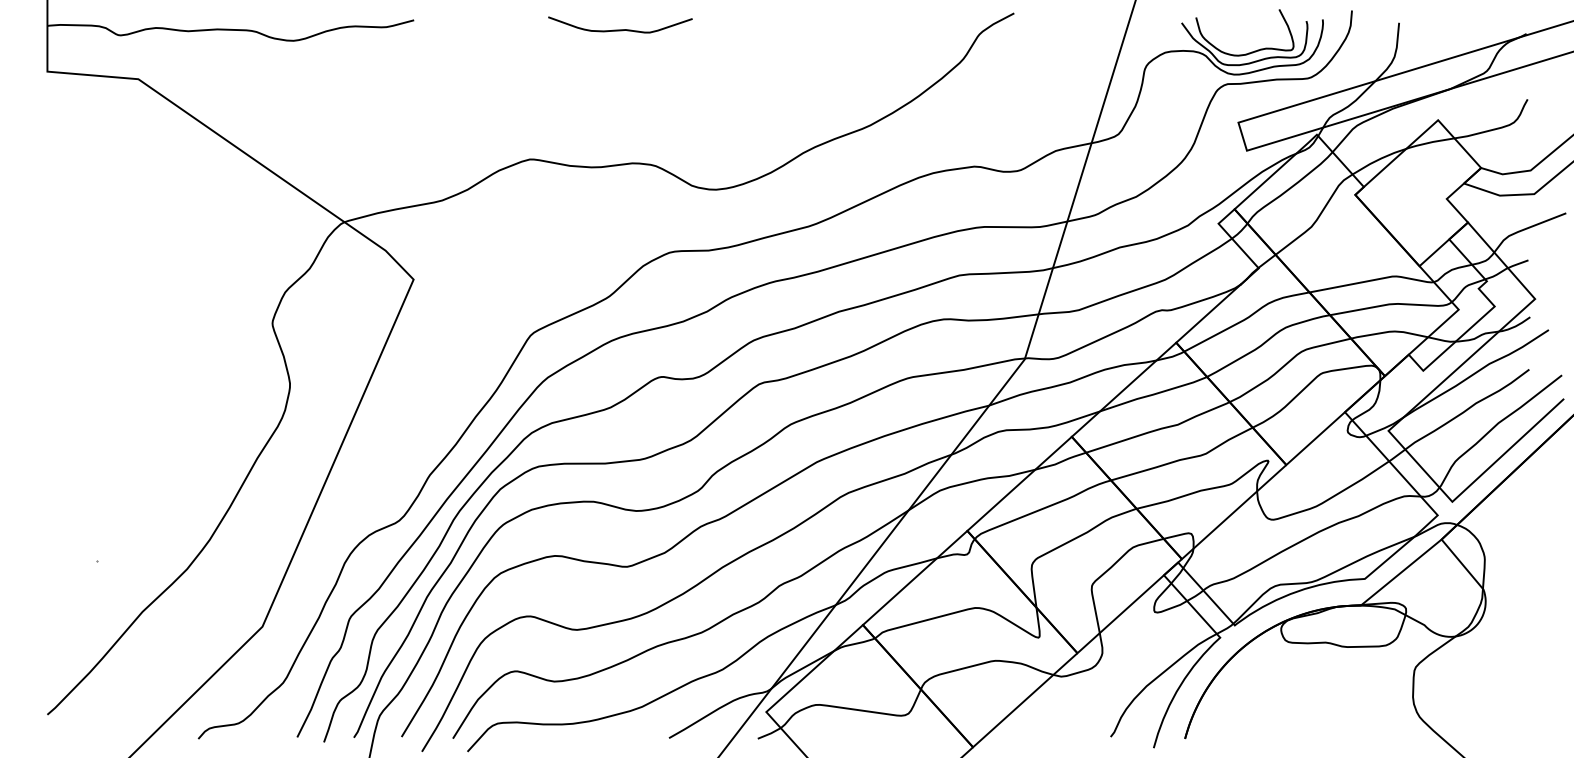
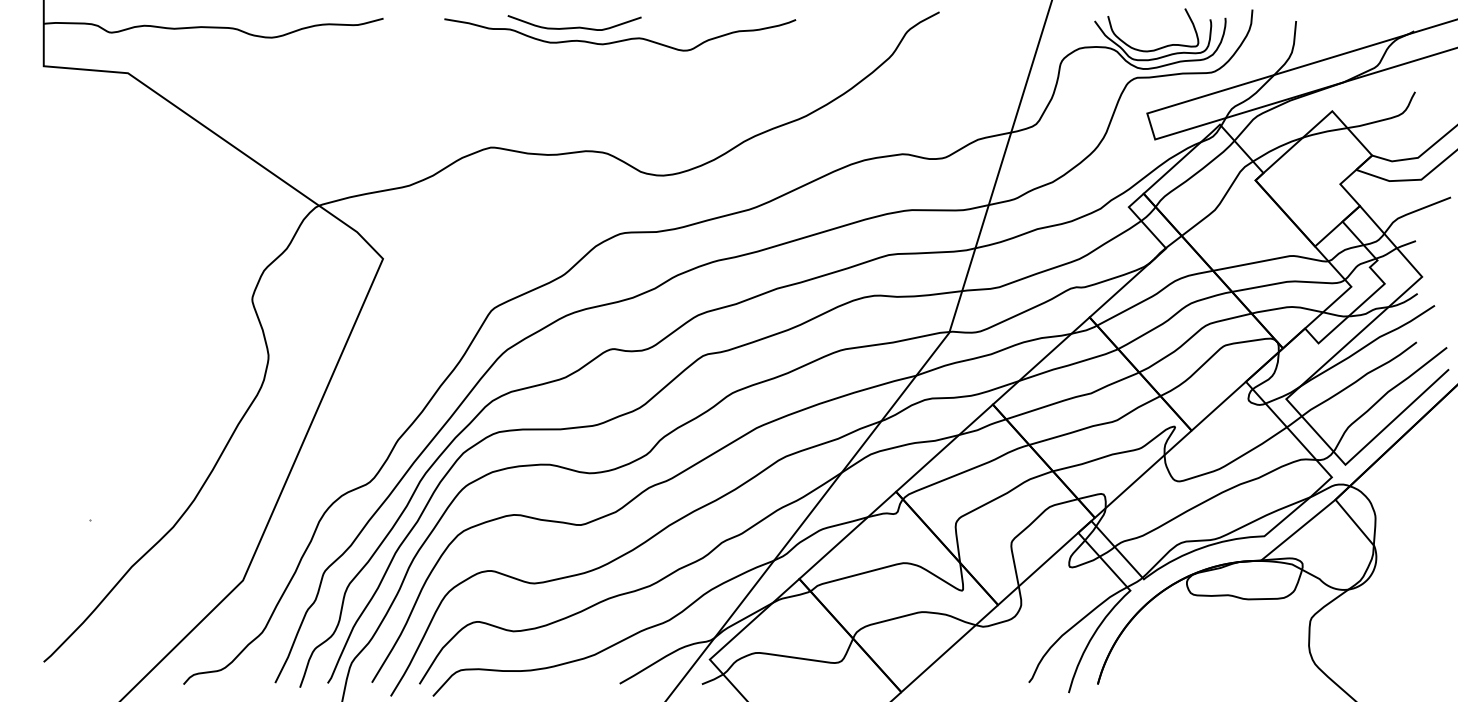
curve: (672, 42) -> (622, 39), added

